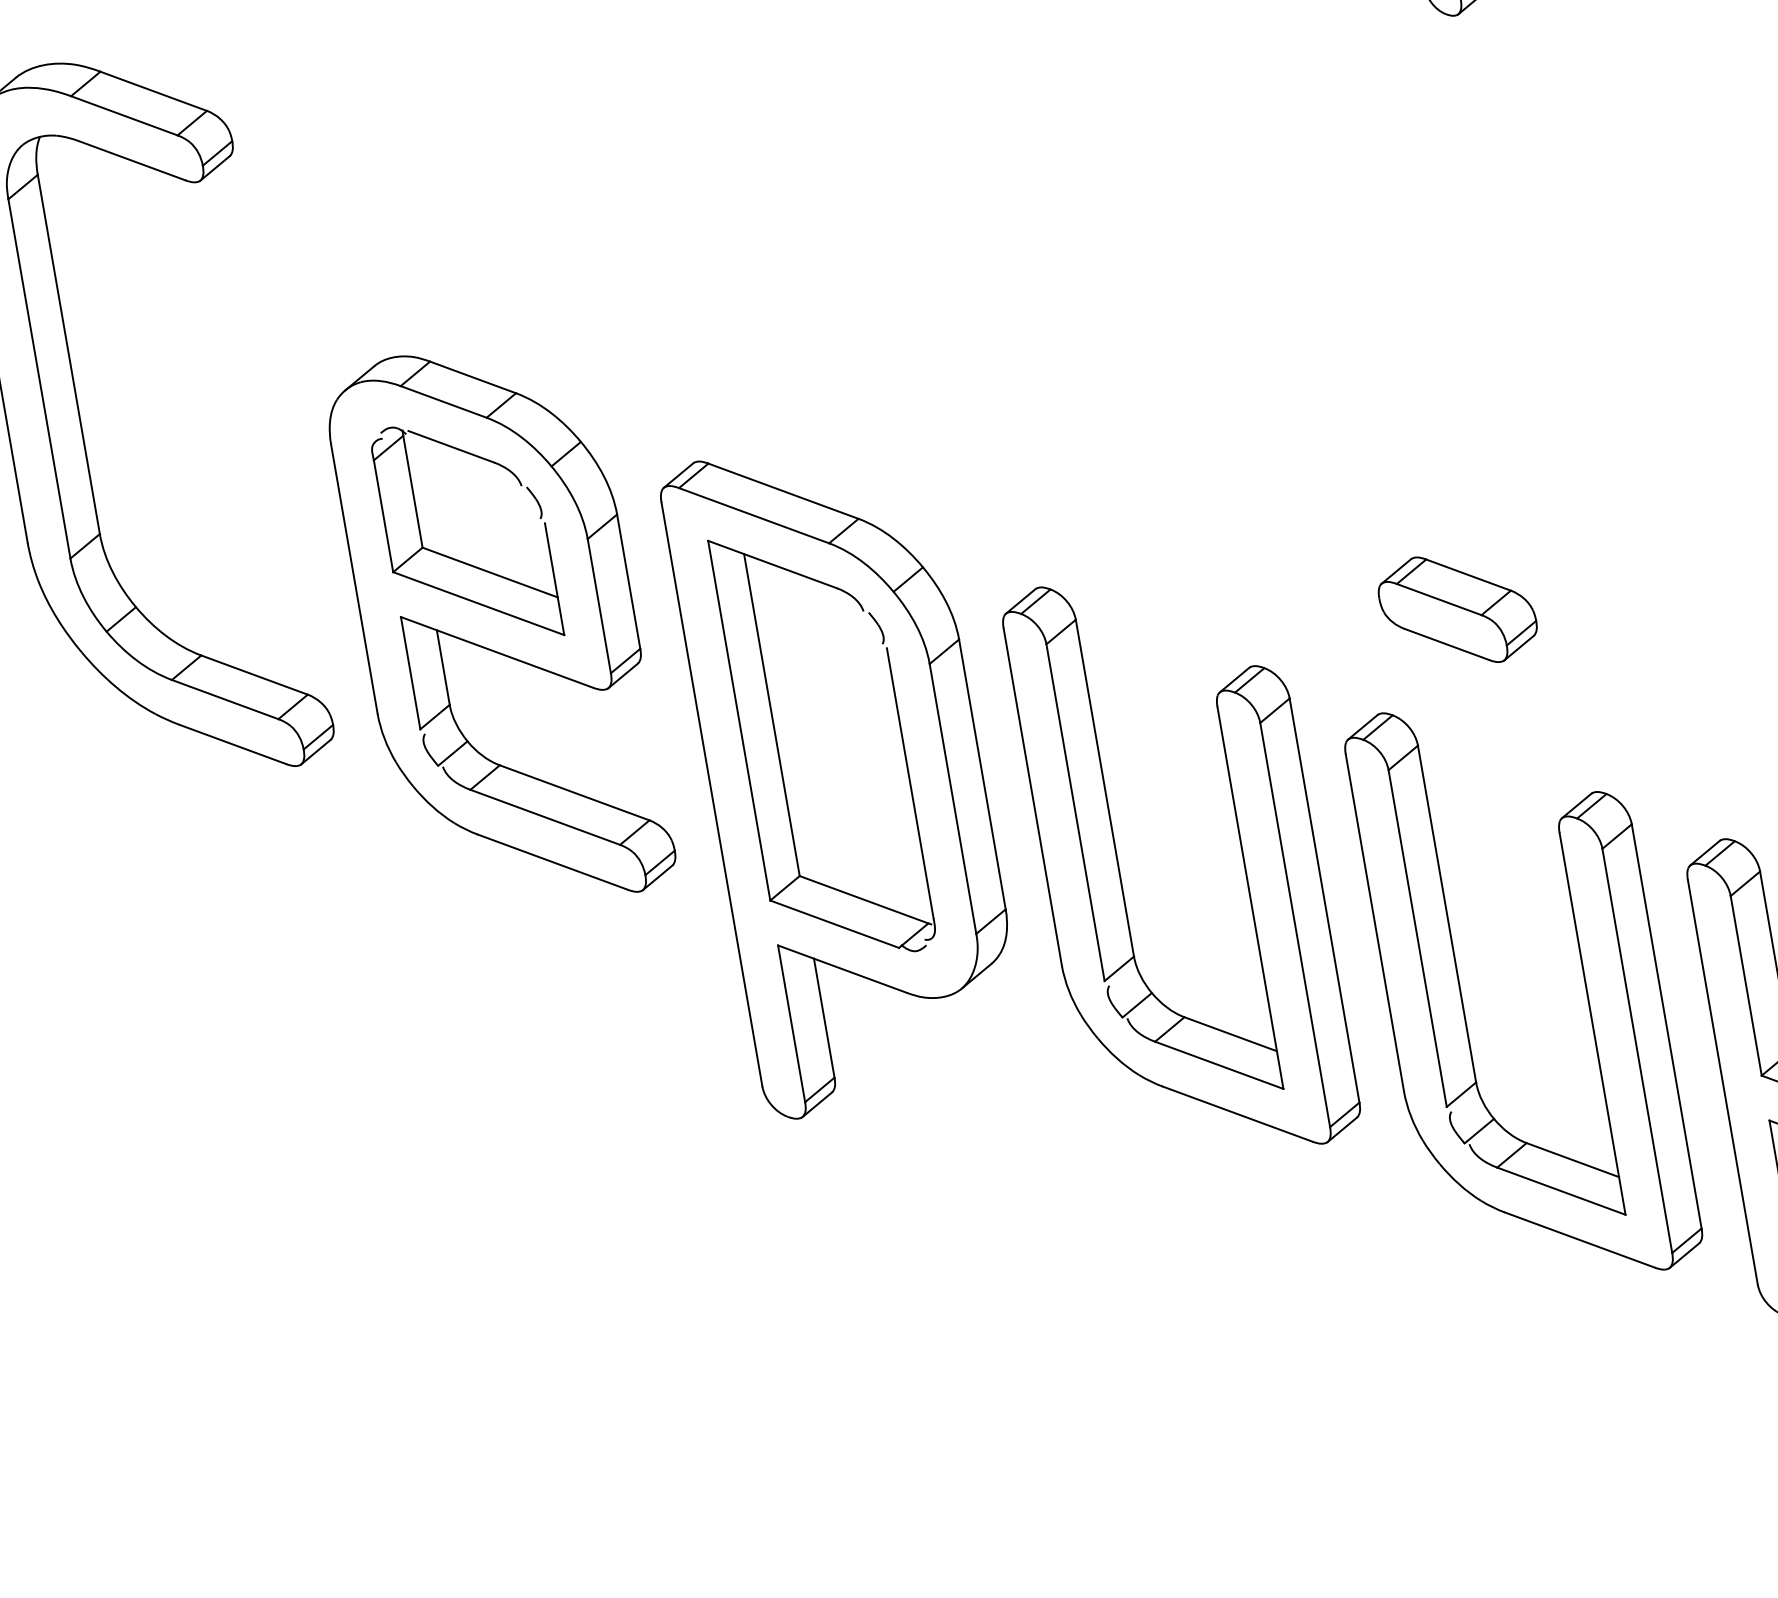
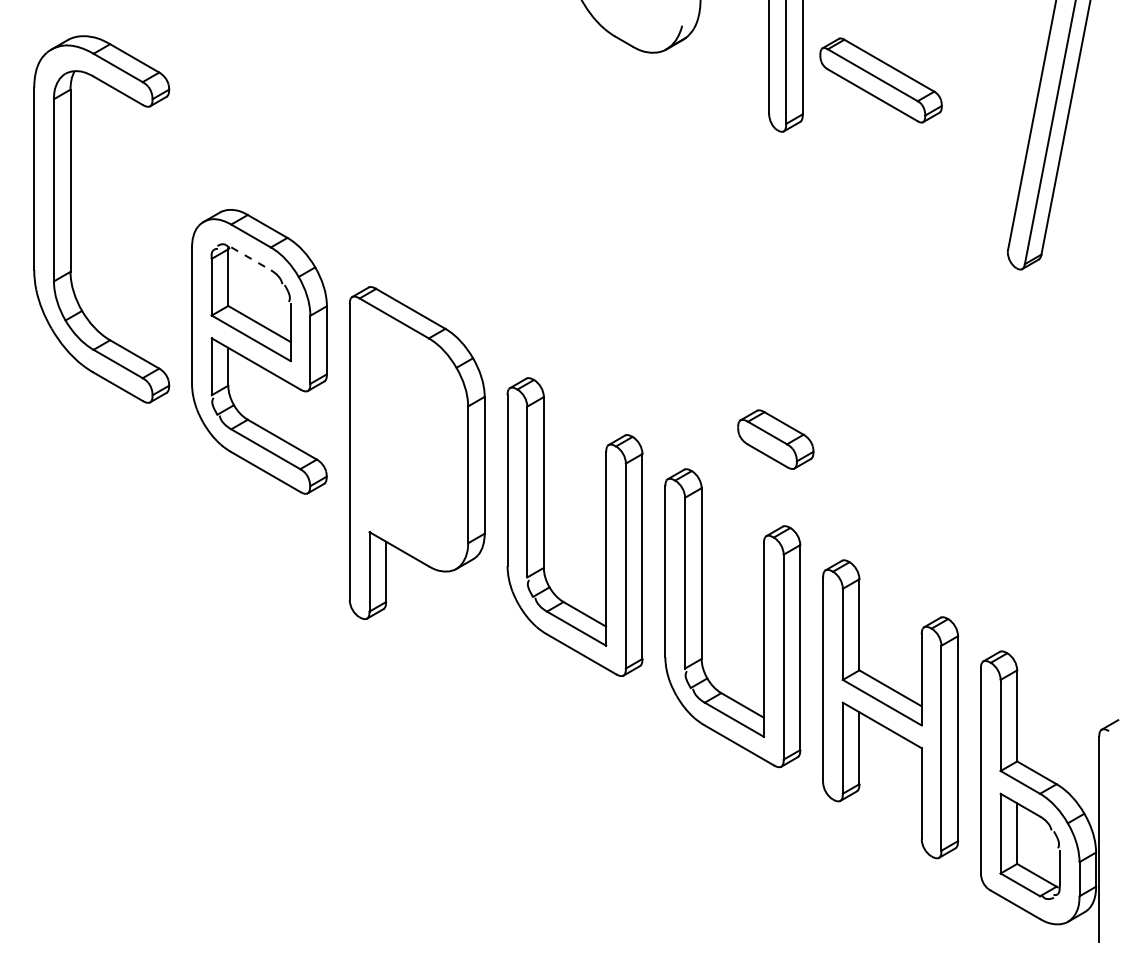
line: (452, 446) -> (251, 258), solid -> dashed
part: (1457, 609) -> (775, 439), moved
part: (778, 751) -> (386, 436), removed

